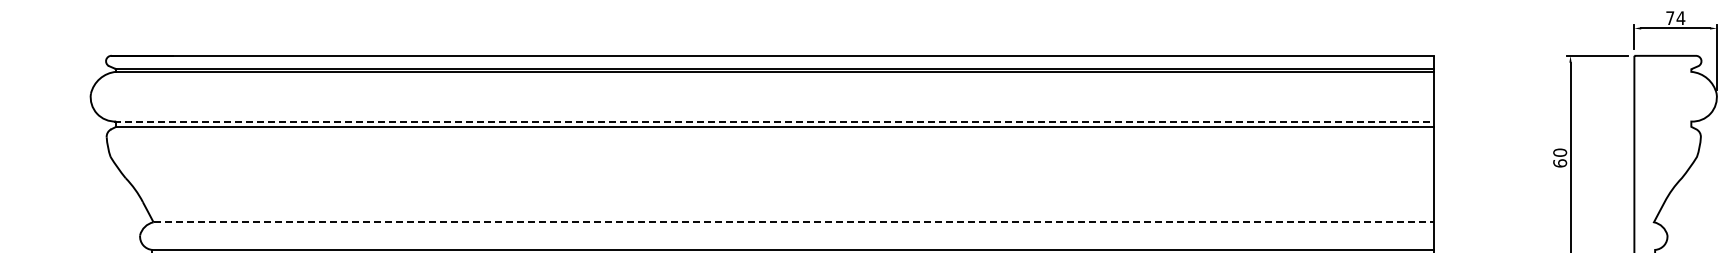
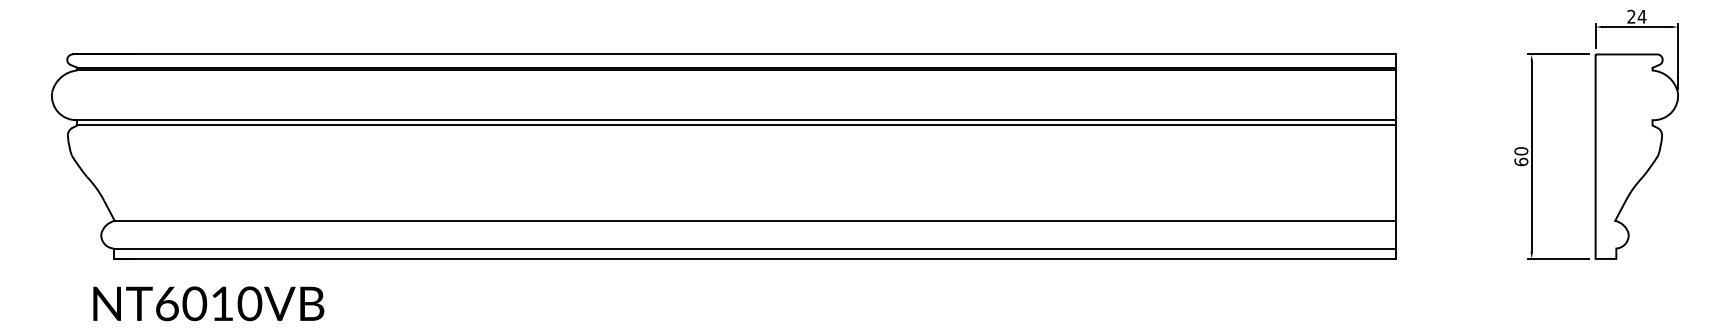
text: (1670, 17) -> (1631, 16), 74 -> 24
line: (774, 121) -> (735, 120), dashed -> solid
line: (794, 221) -> (755, 220), dashed -> solid

